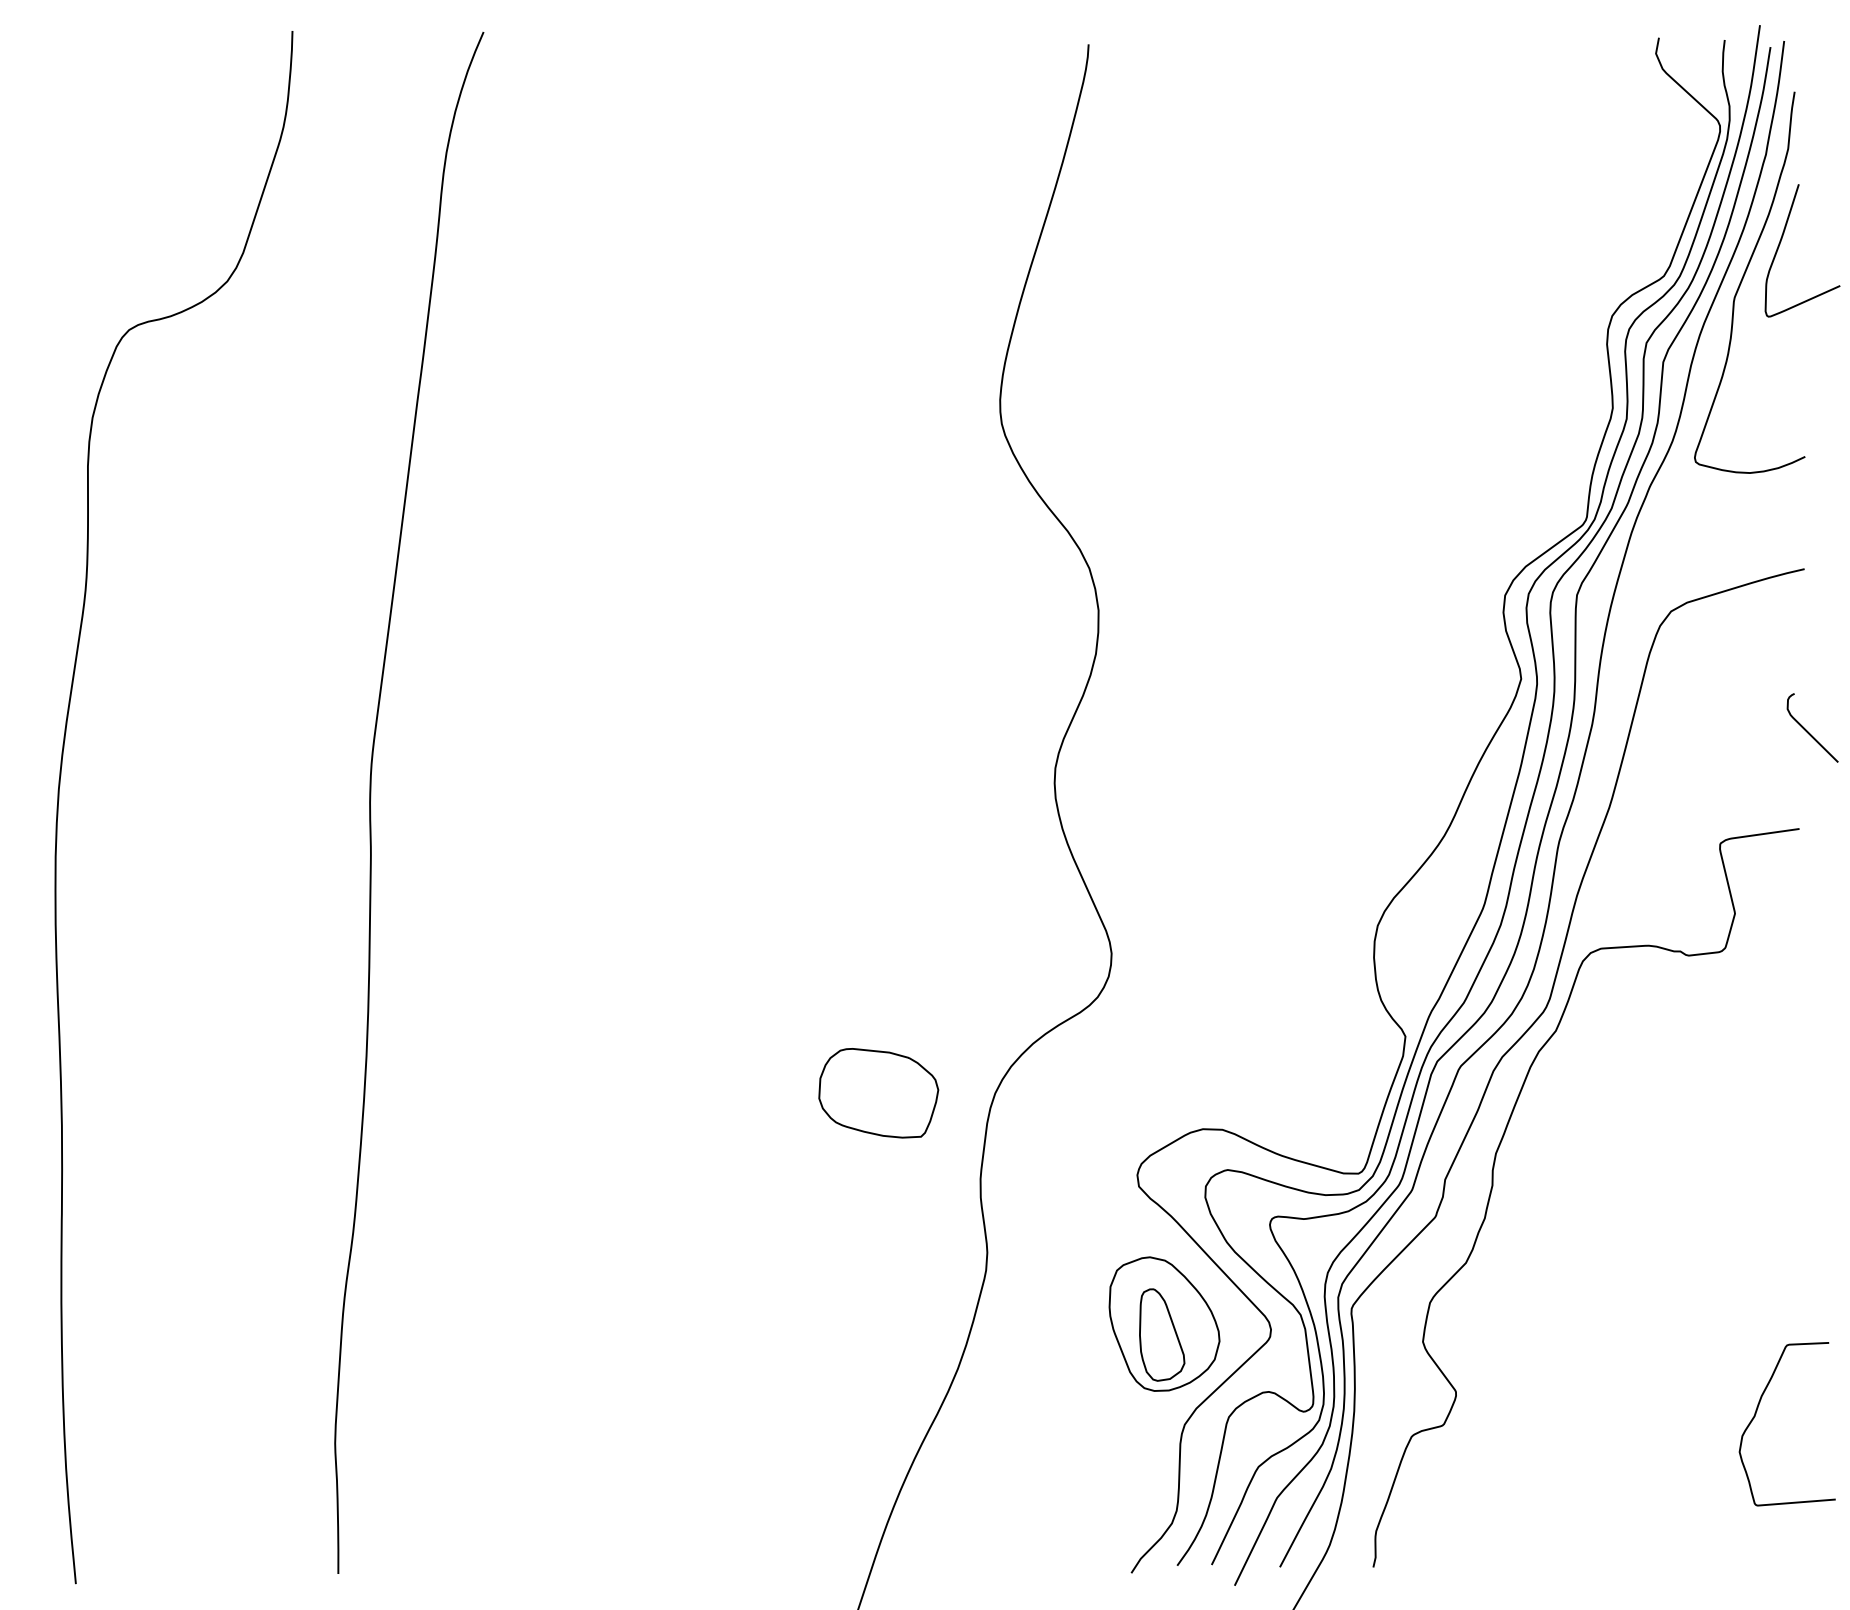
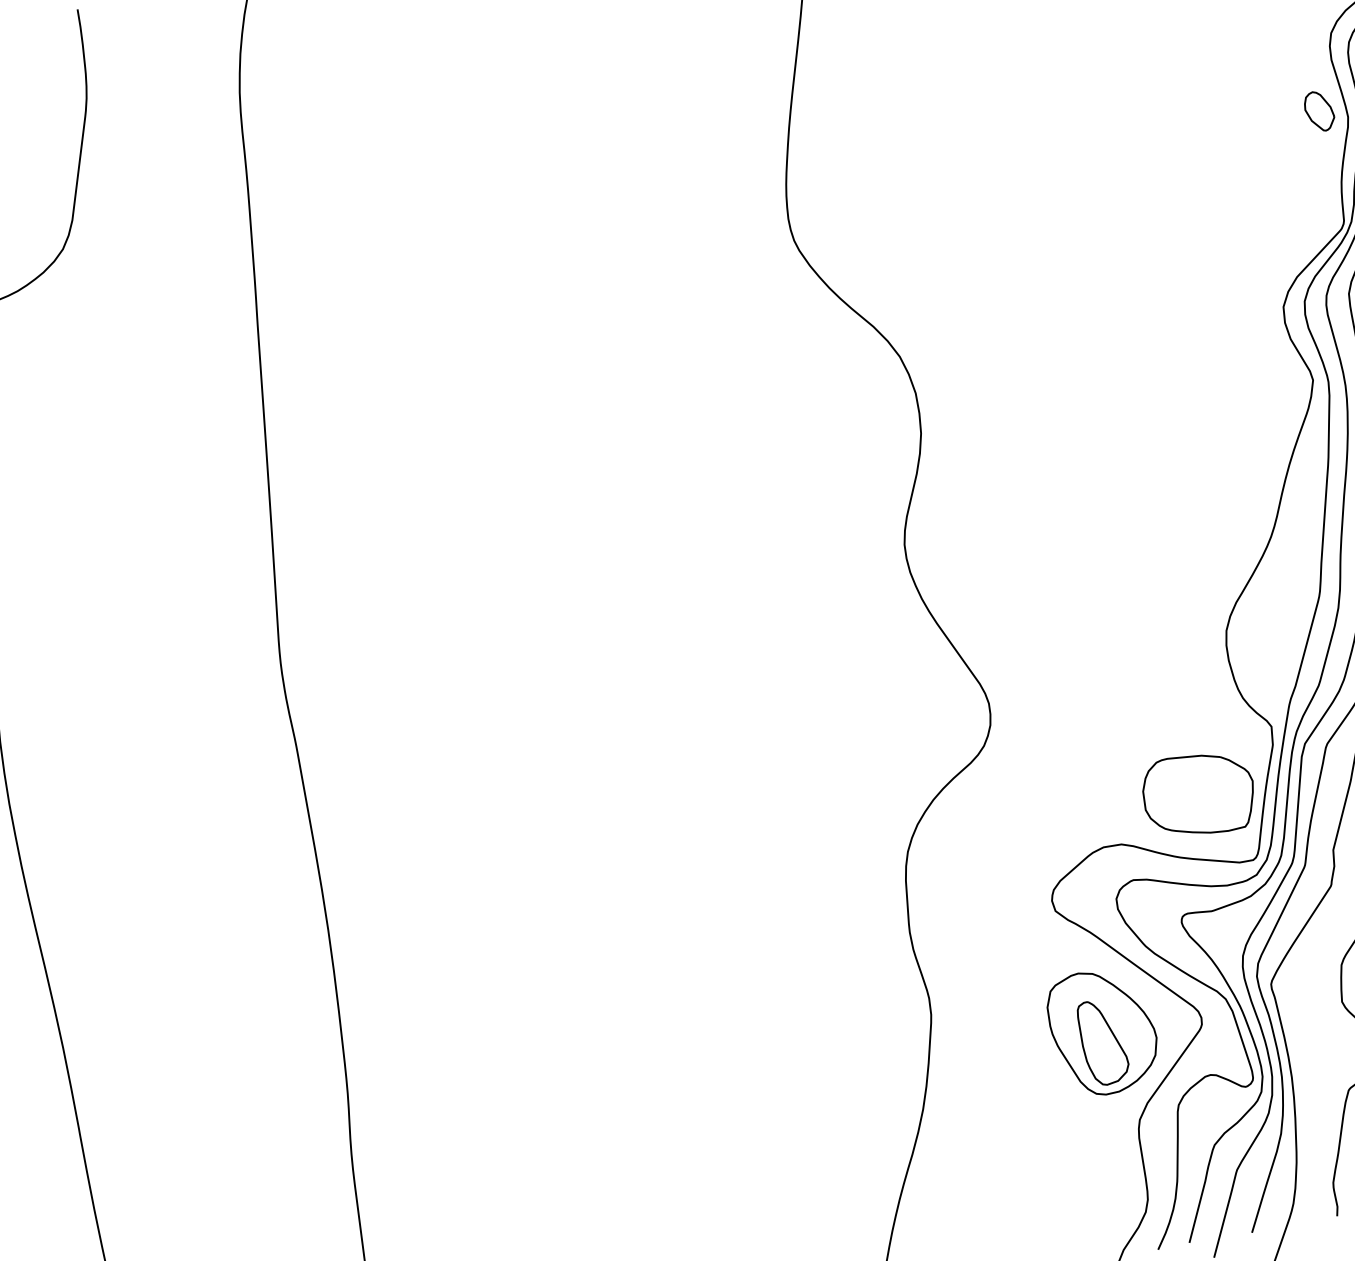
part: (1583, 395) -> (1319, 110), added
part: (878, 1093) -> (1198, 794), moved

